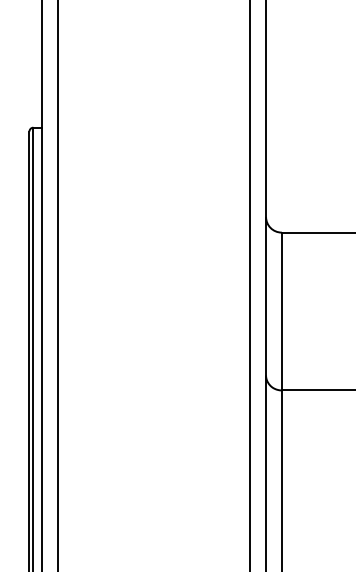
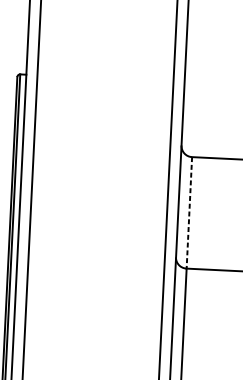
line: (281, 311) -> (189, 212), solid -> dashed

